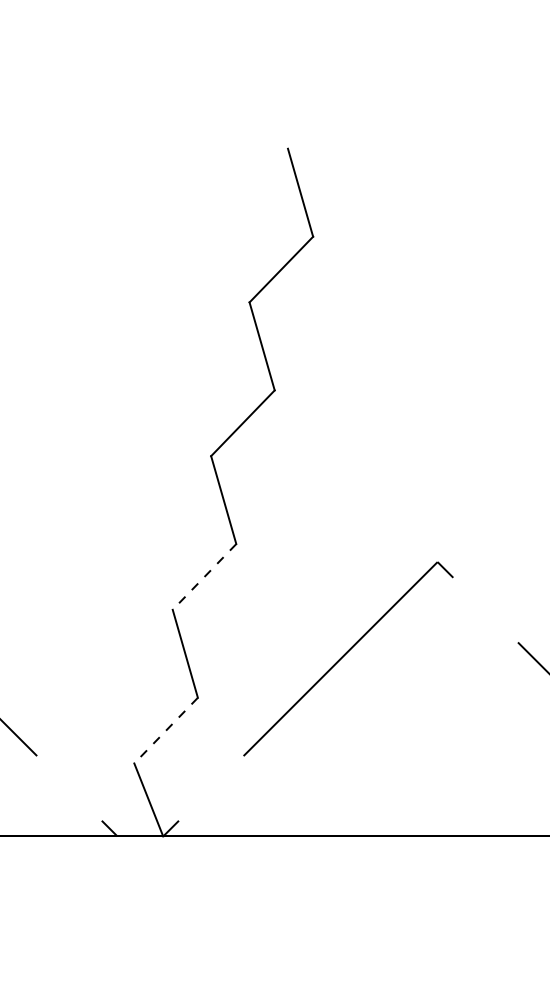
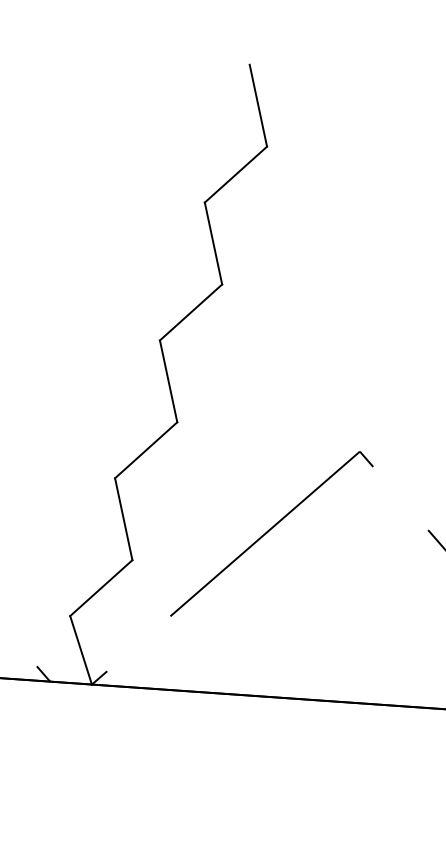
line: (204, 576) -> (146, 449), dashed -> solid
line: (166, 730) -> (101, 588), dashed -> solid

